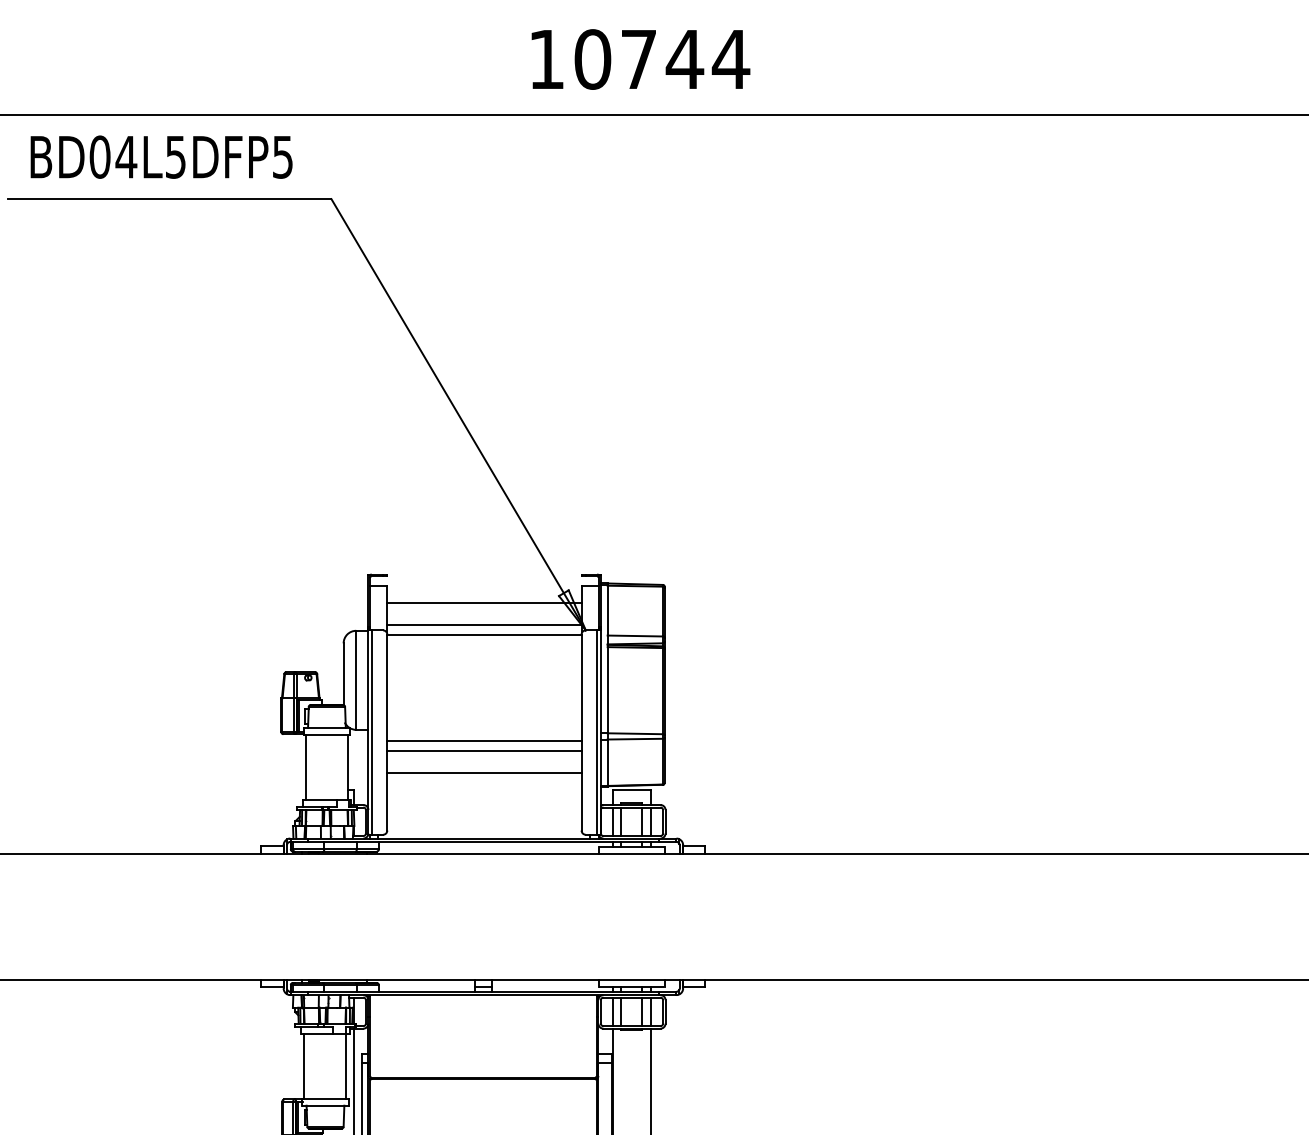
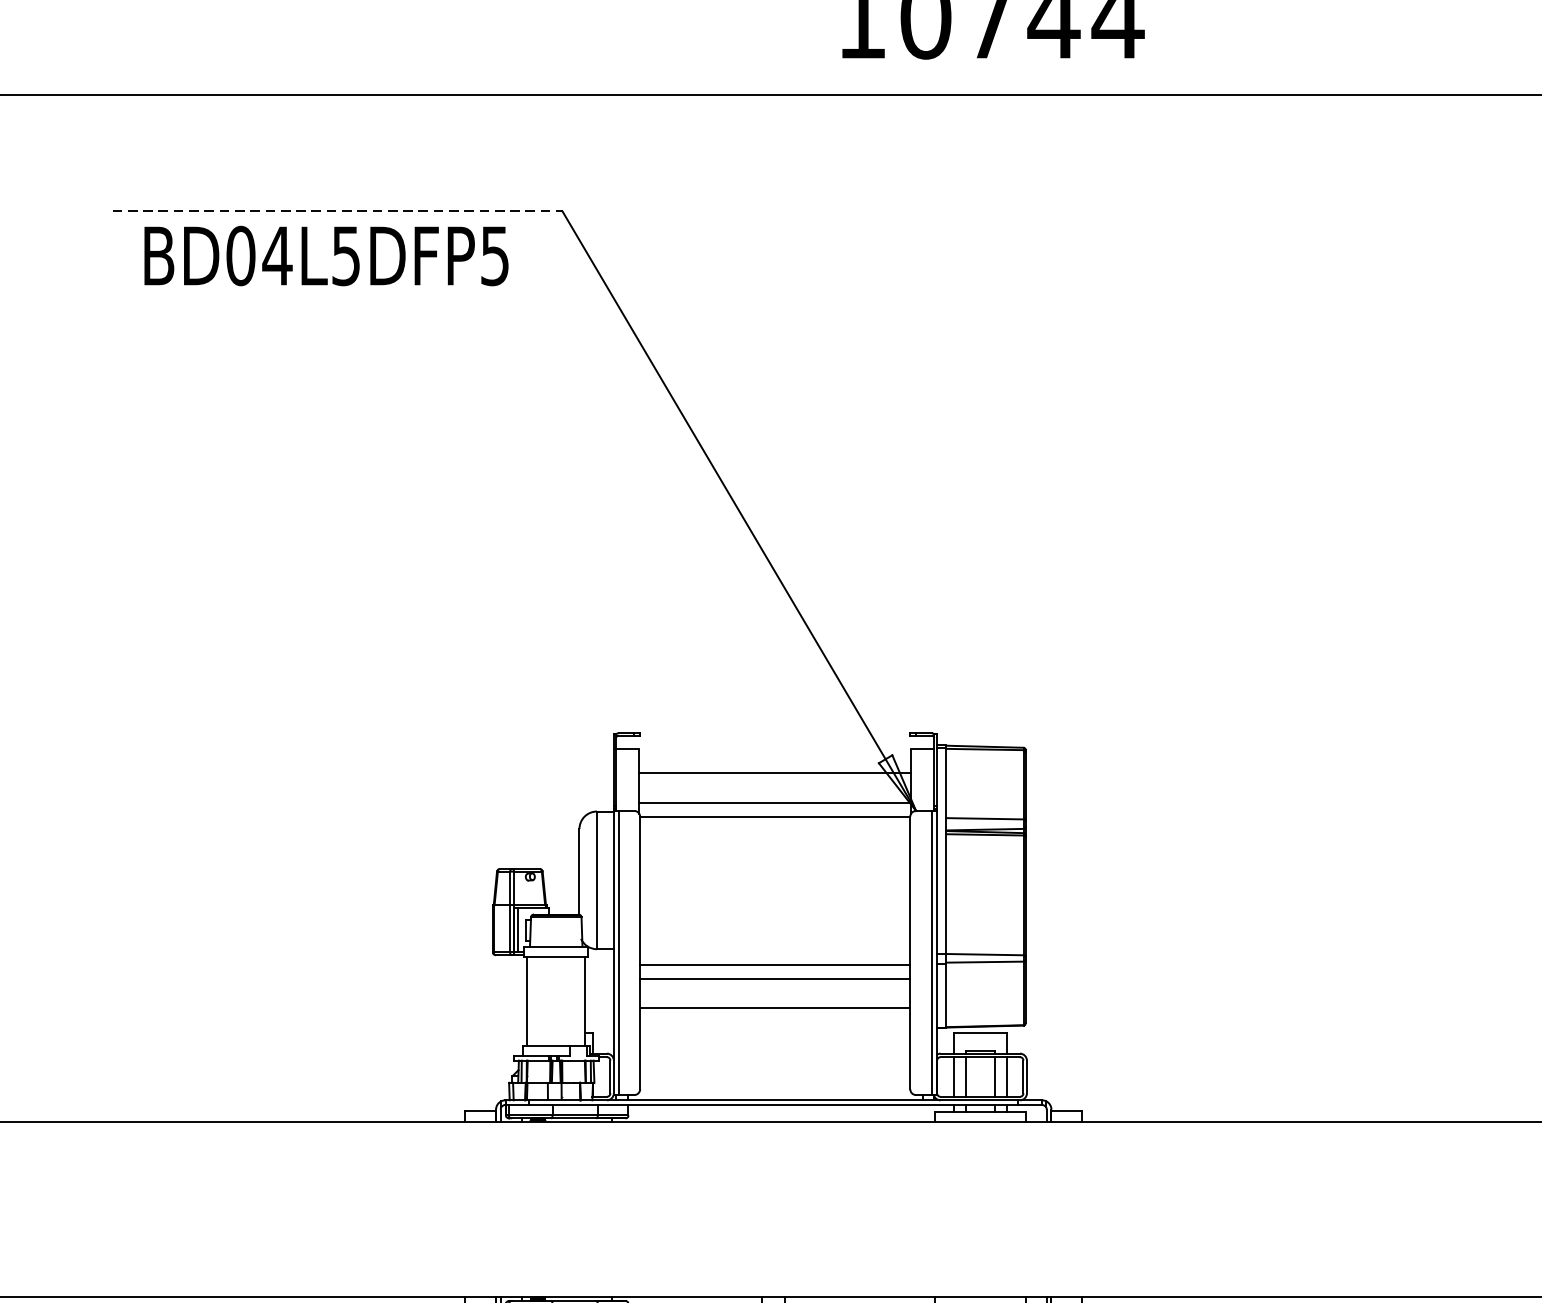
text: (161, 156) -> (326, 255), moved
line: (169, 199) -> (337, 211), solid -> dashed

